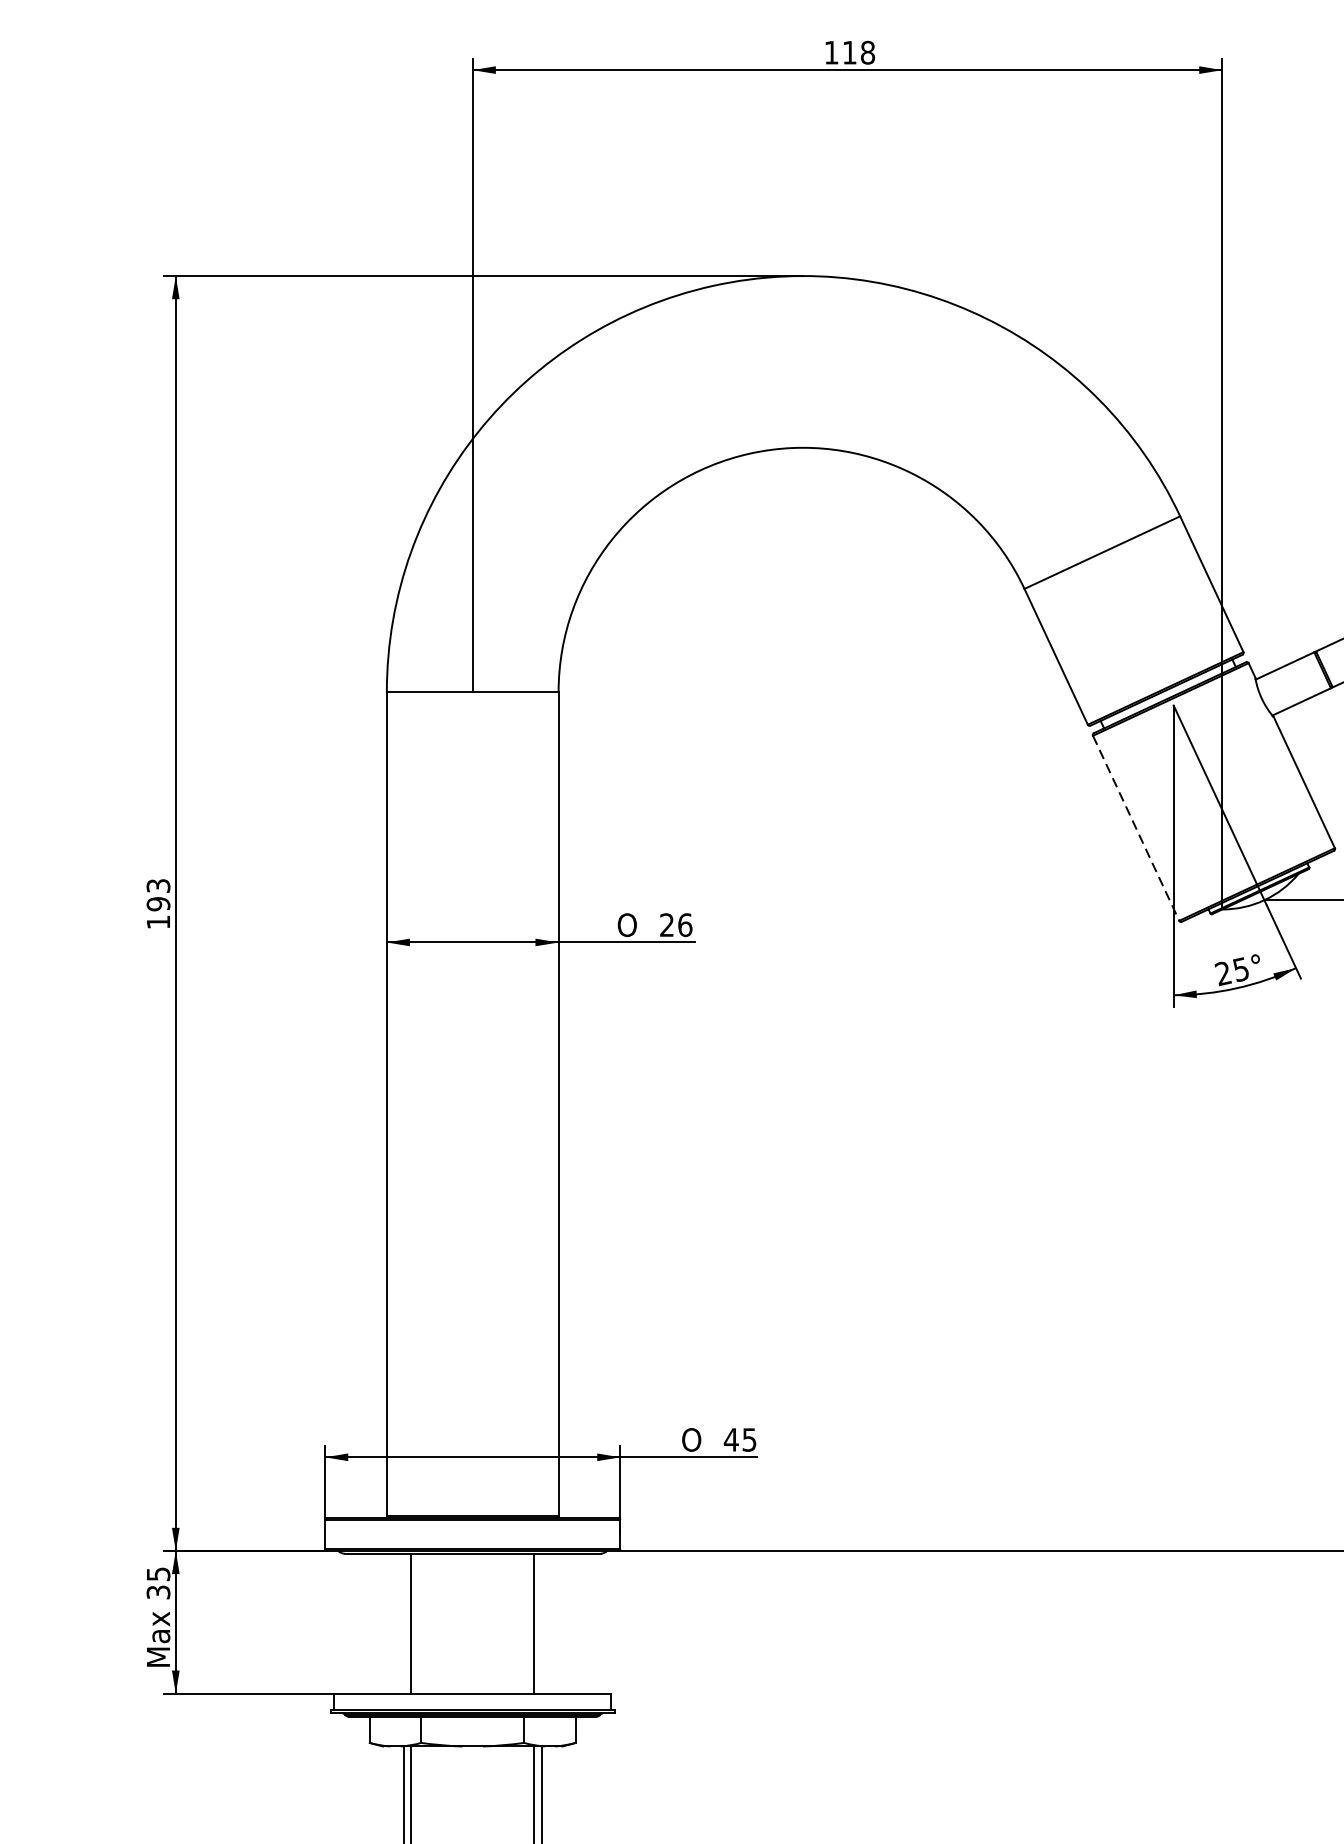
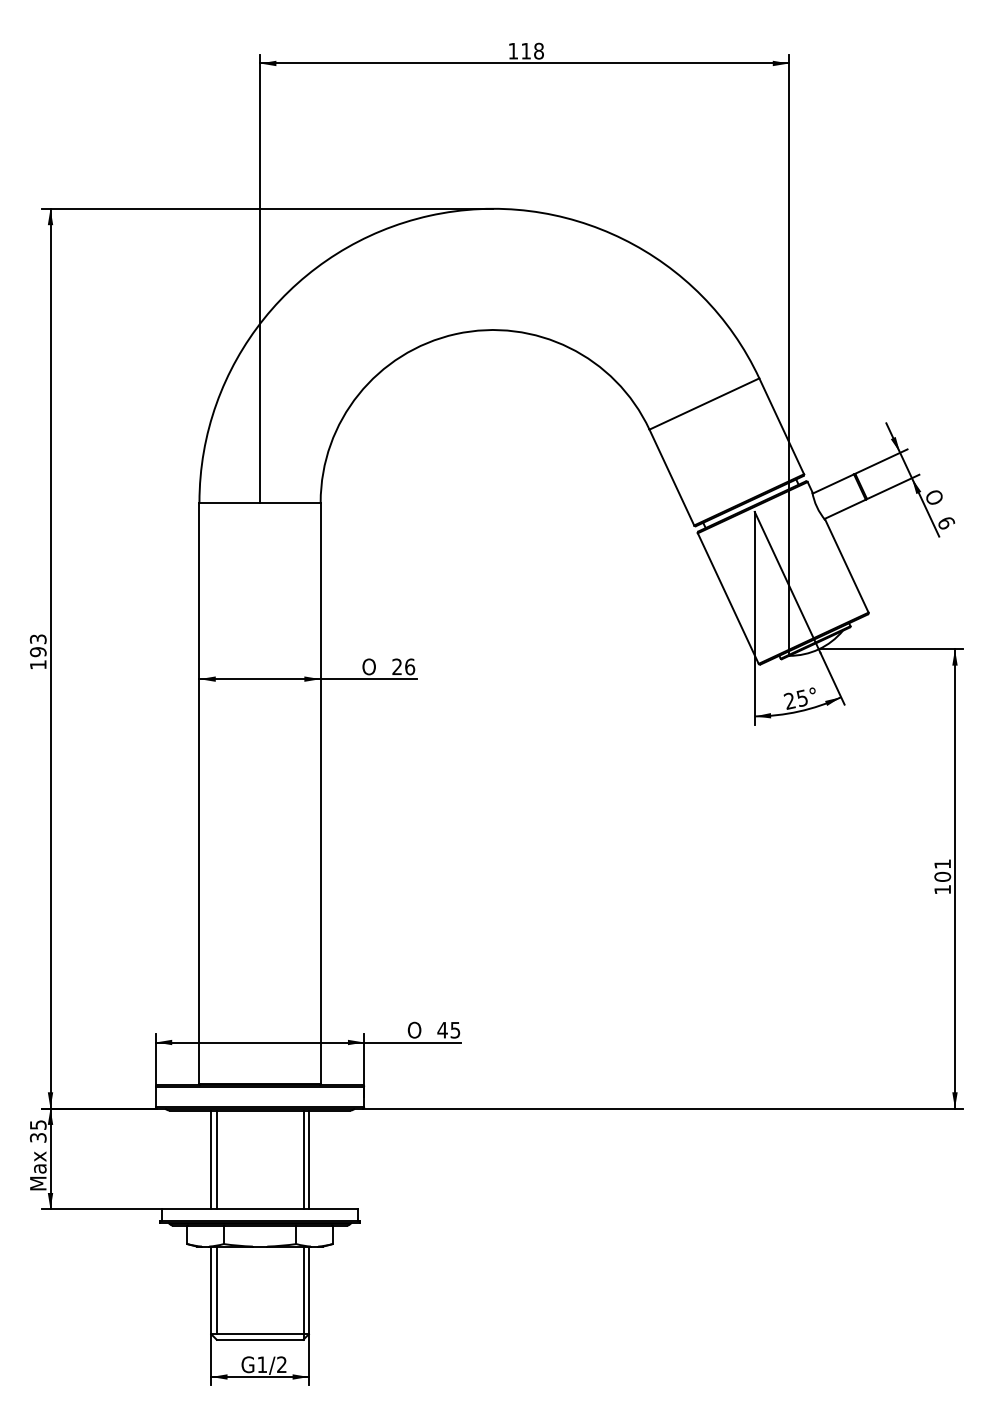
line: (1136, 829) -> (728, 599), dashed -> solid
line: (403, 1623) -> (211, 1159), added
line: (541, 1623) -> (308, 1159), added

